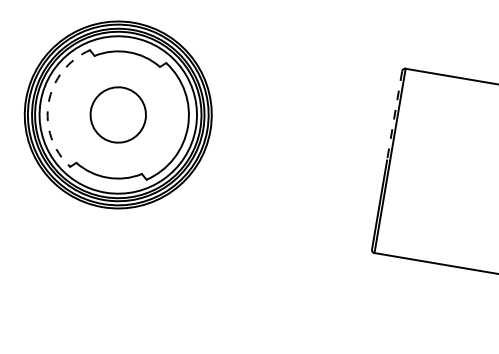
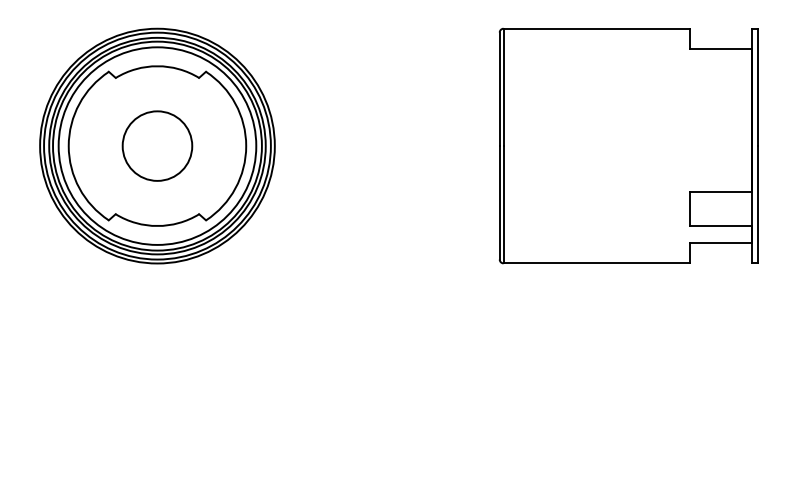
arc: (48, 103) -> (68, 146), dashed -> solid
line: (394, 115) -> (499, 89), dashed -> solid

